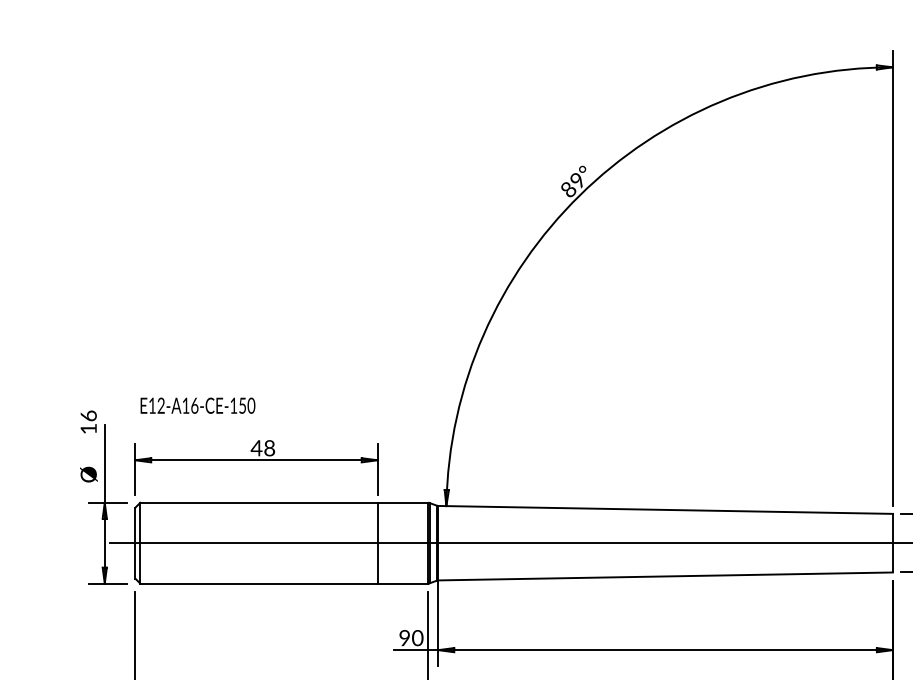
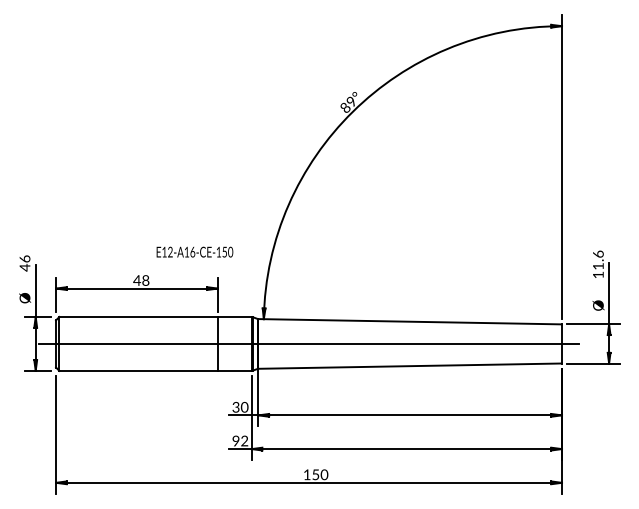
text: (197, 404) -> (194, 251), moved
text: (87, 428) -> (24, 267), 16 -> 46
text: (403, 638) -> (235, 407), 90 -> 30

